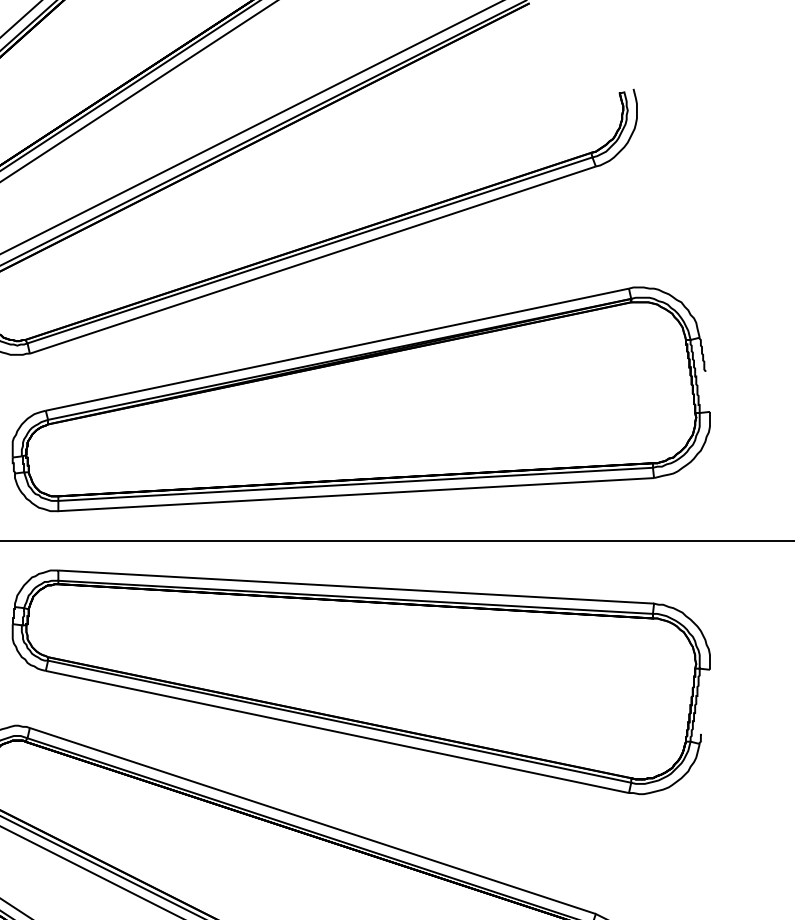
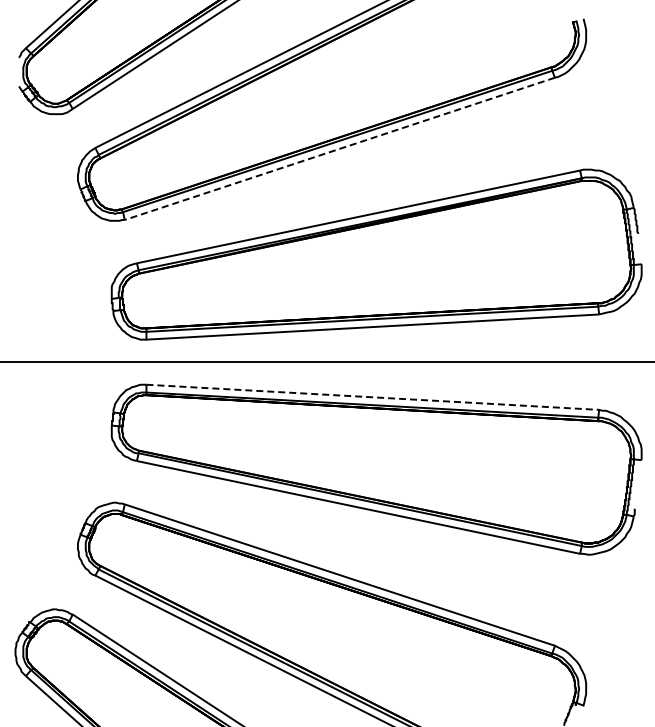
line: (312, 259) -> (339, 148), solid -> dashed
line: (355, 587) -> (372, 397), solid -> dashed

